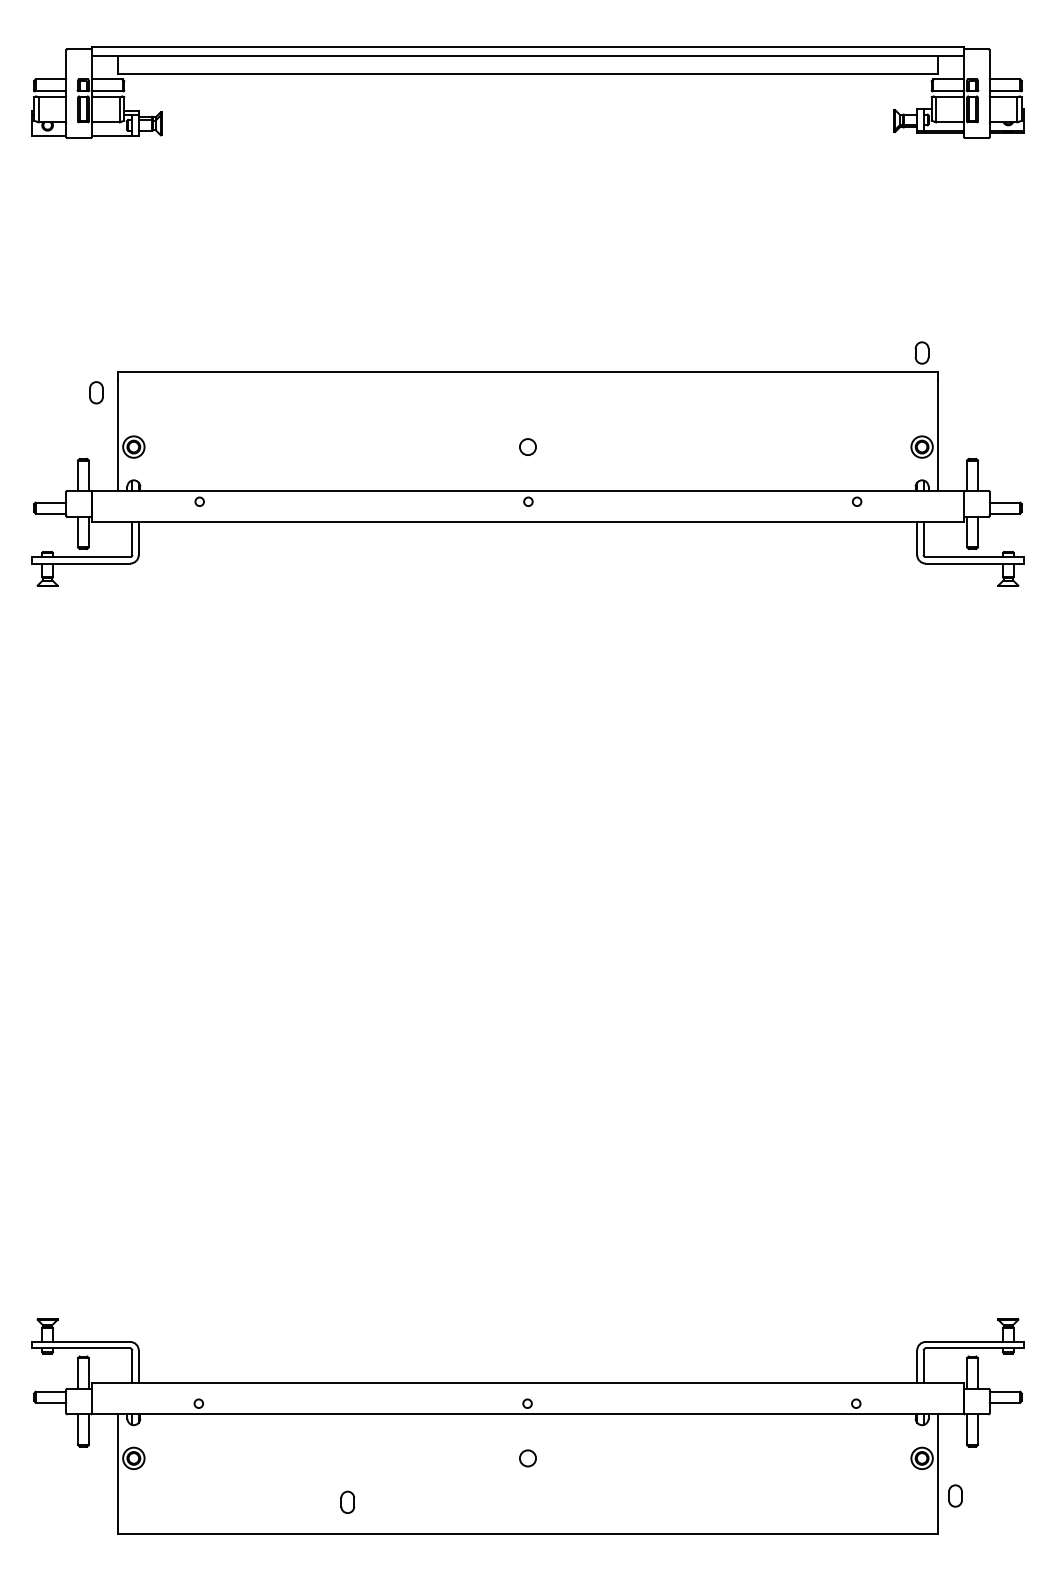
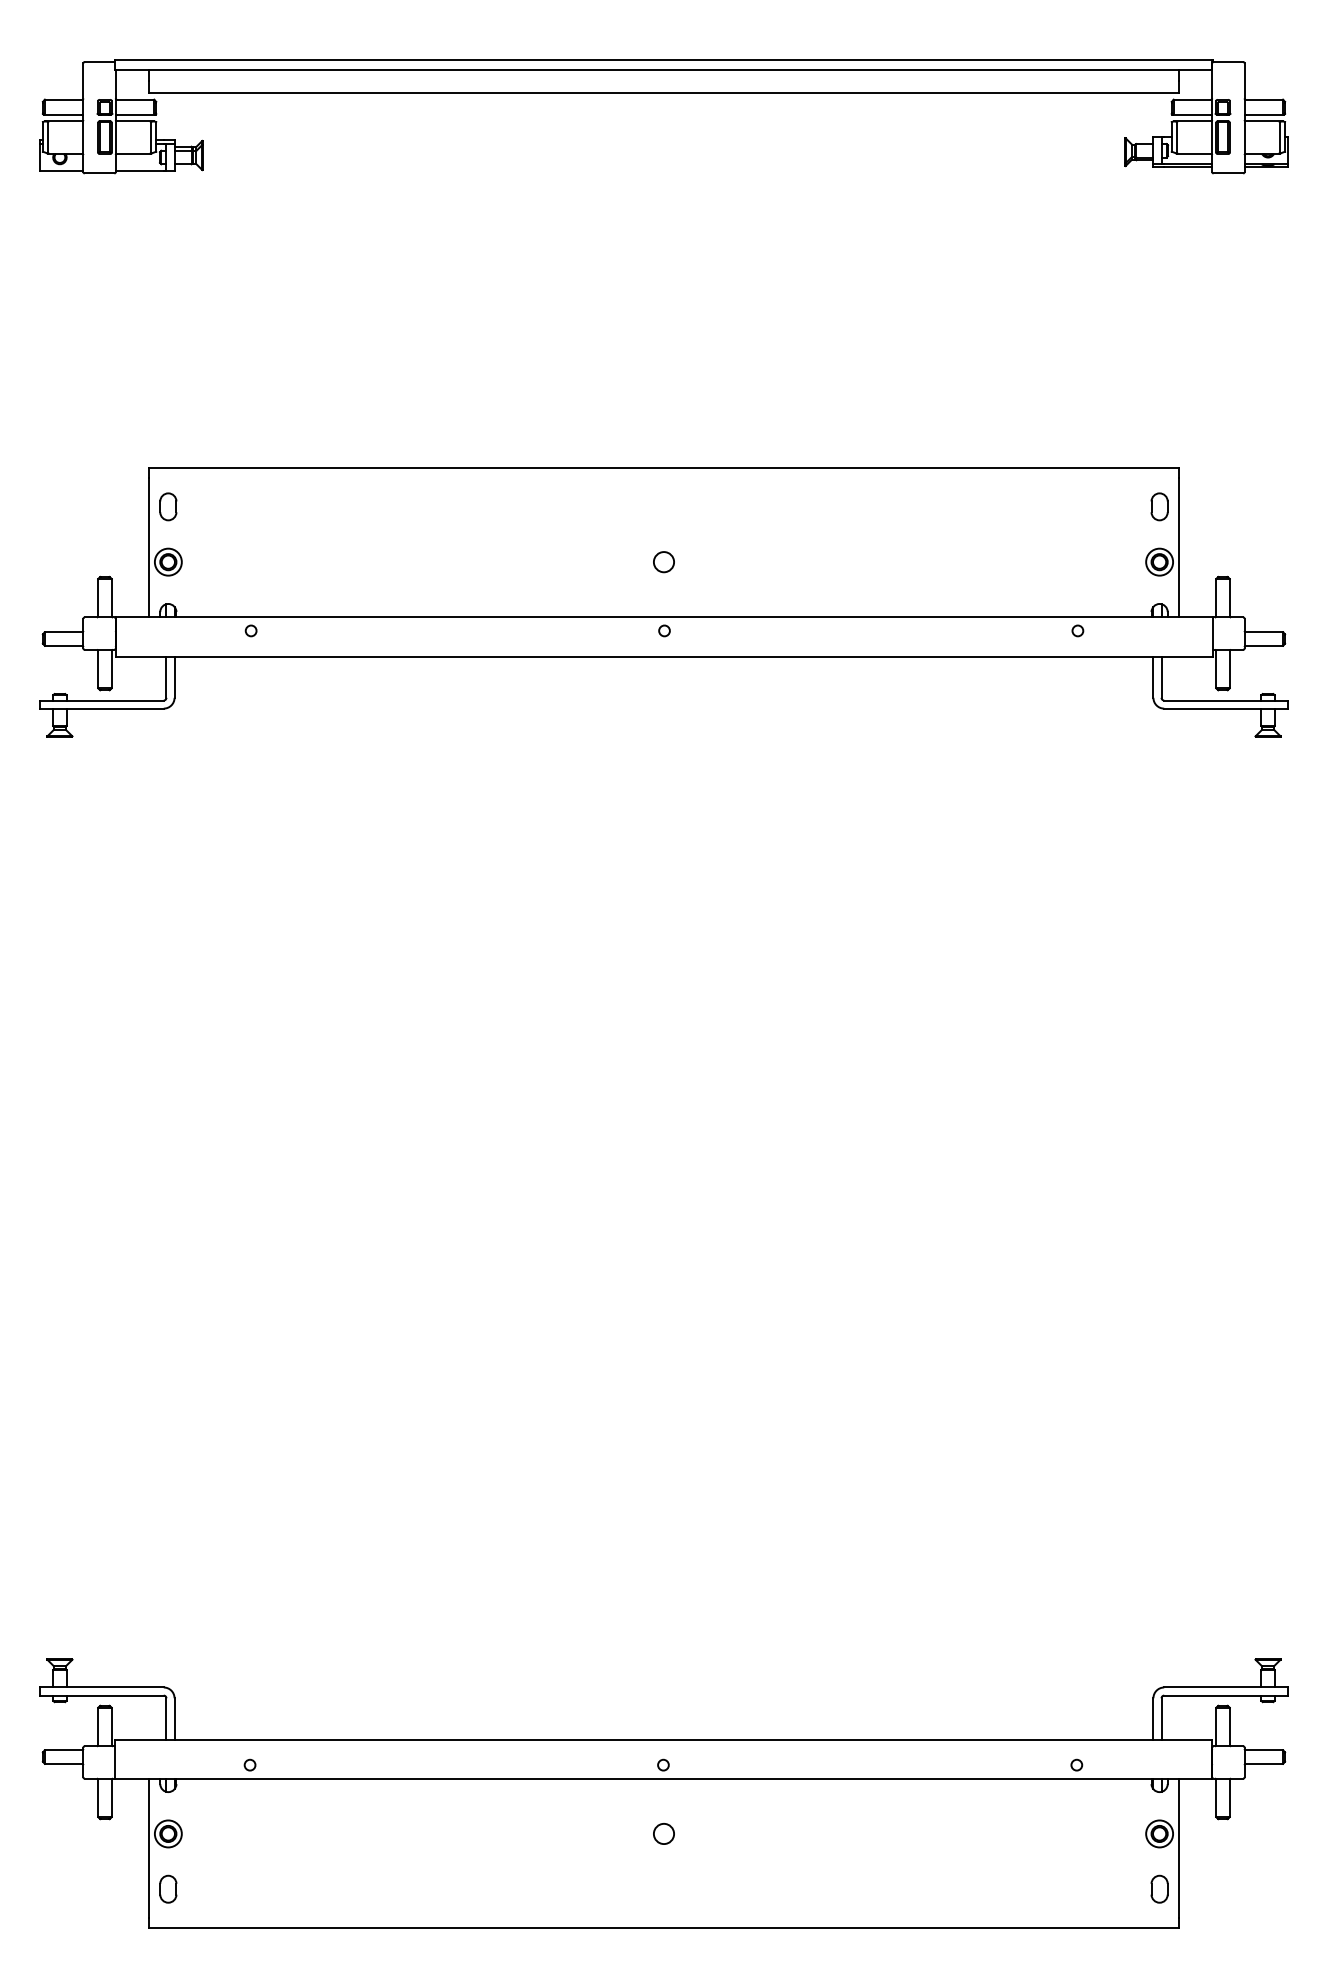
part: (922, 352) -> (1159, 506), moved
part: (96, 392) -> (168, 506), moved
part: (955, 1495) -> (1159, 1888), moved
part: (347, 1501) -> (168, 1888), moved

